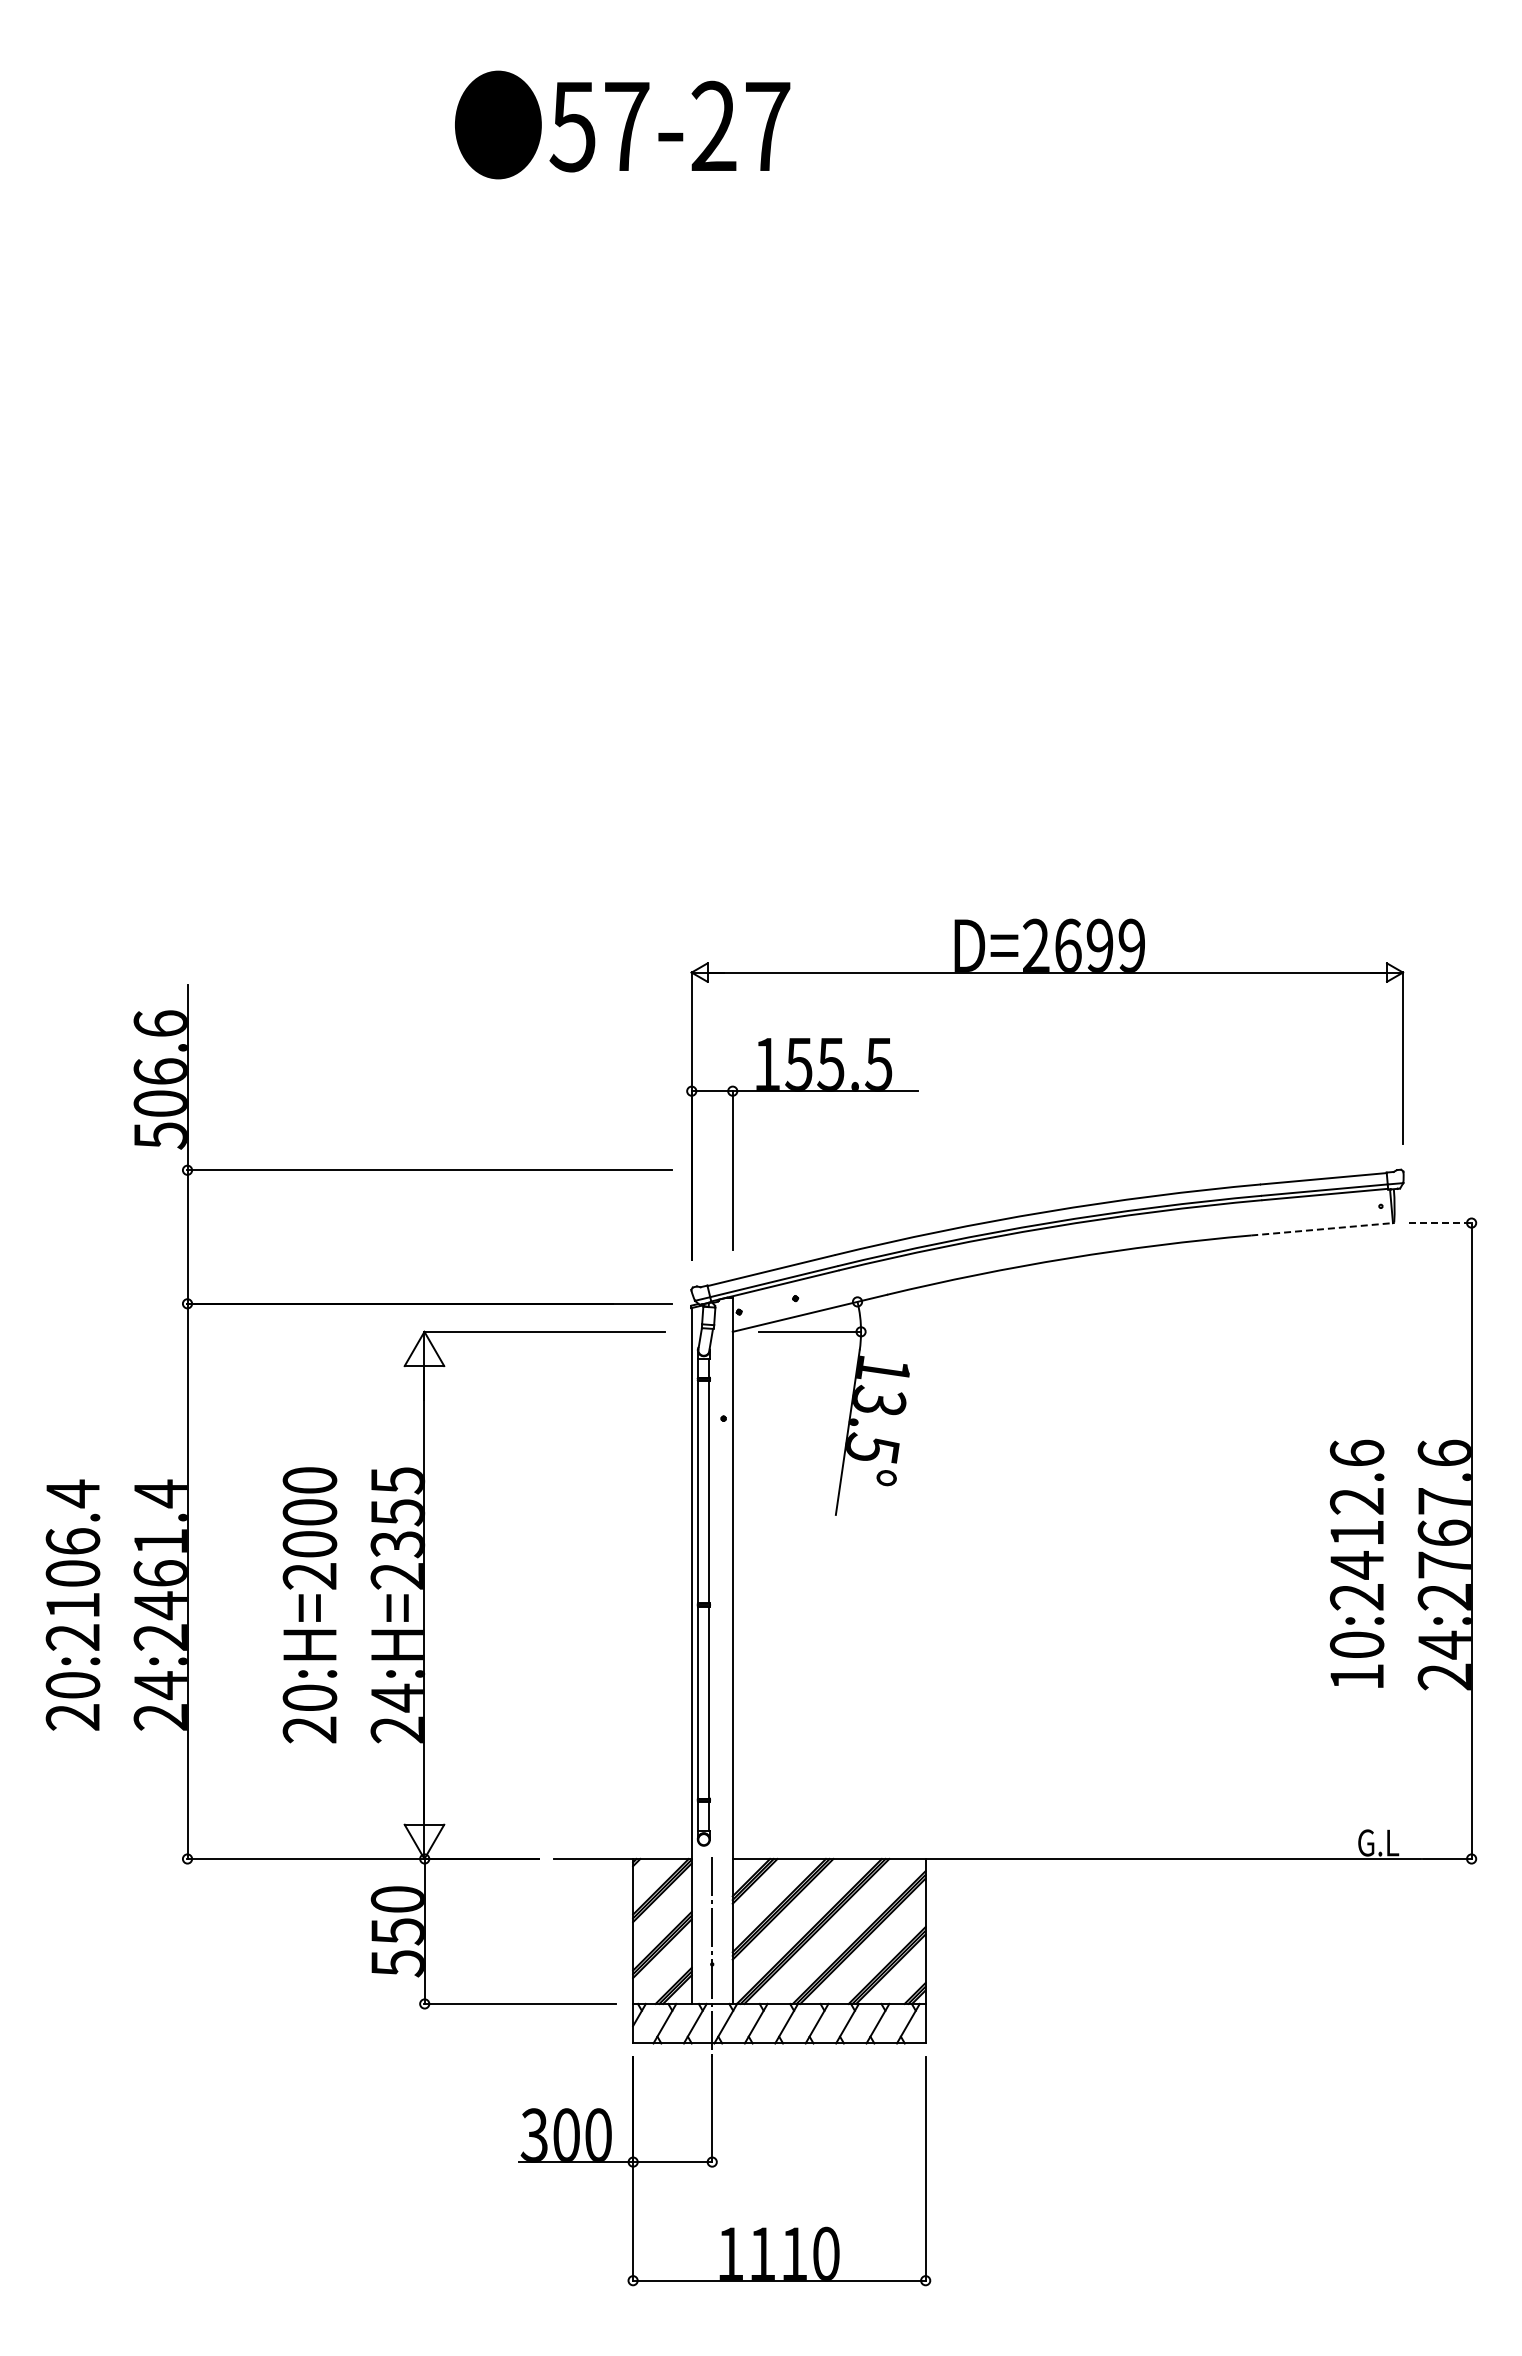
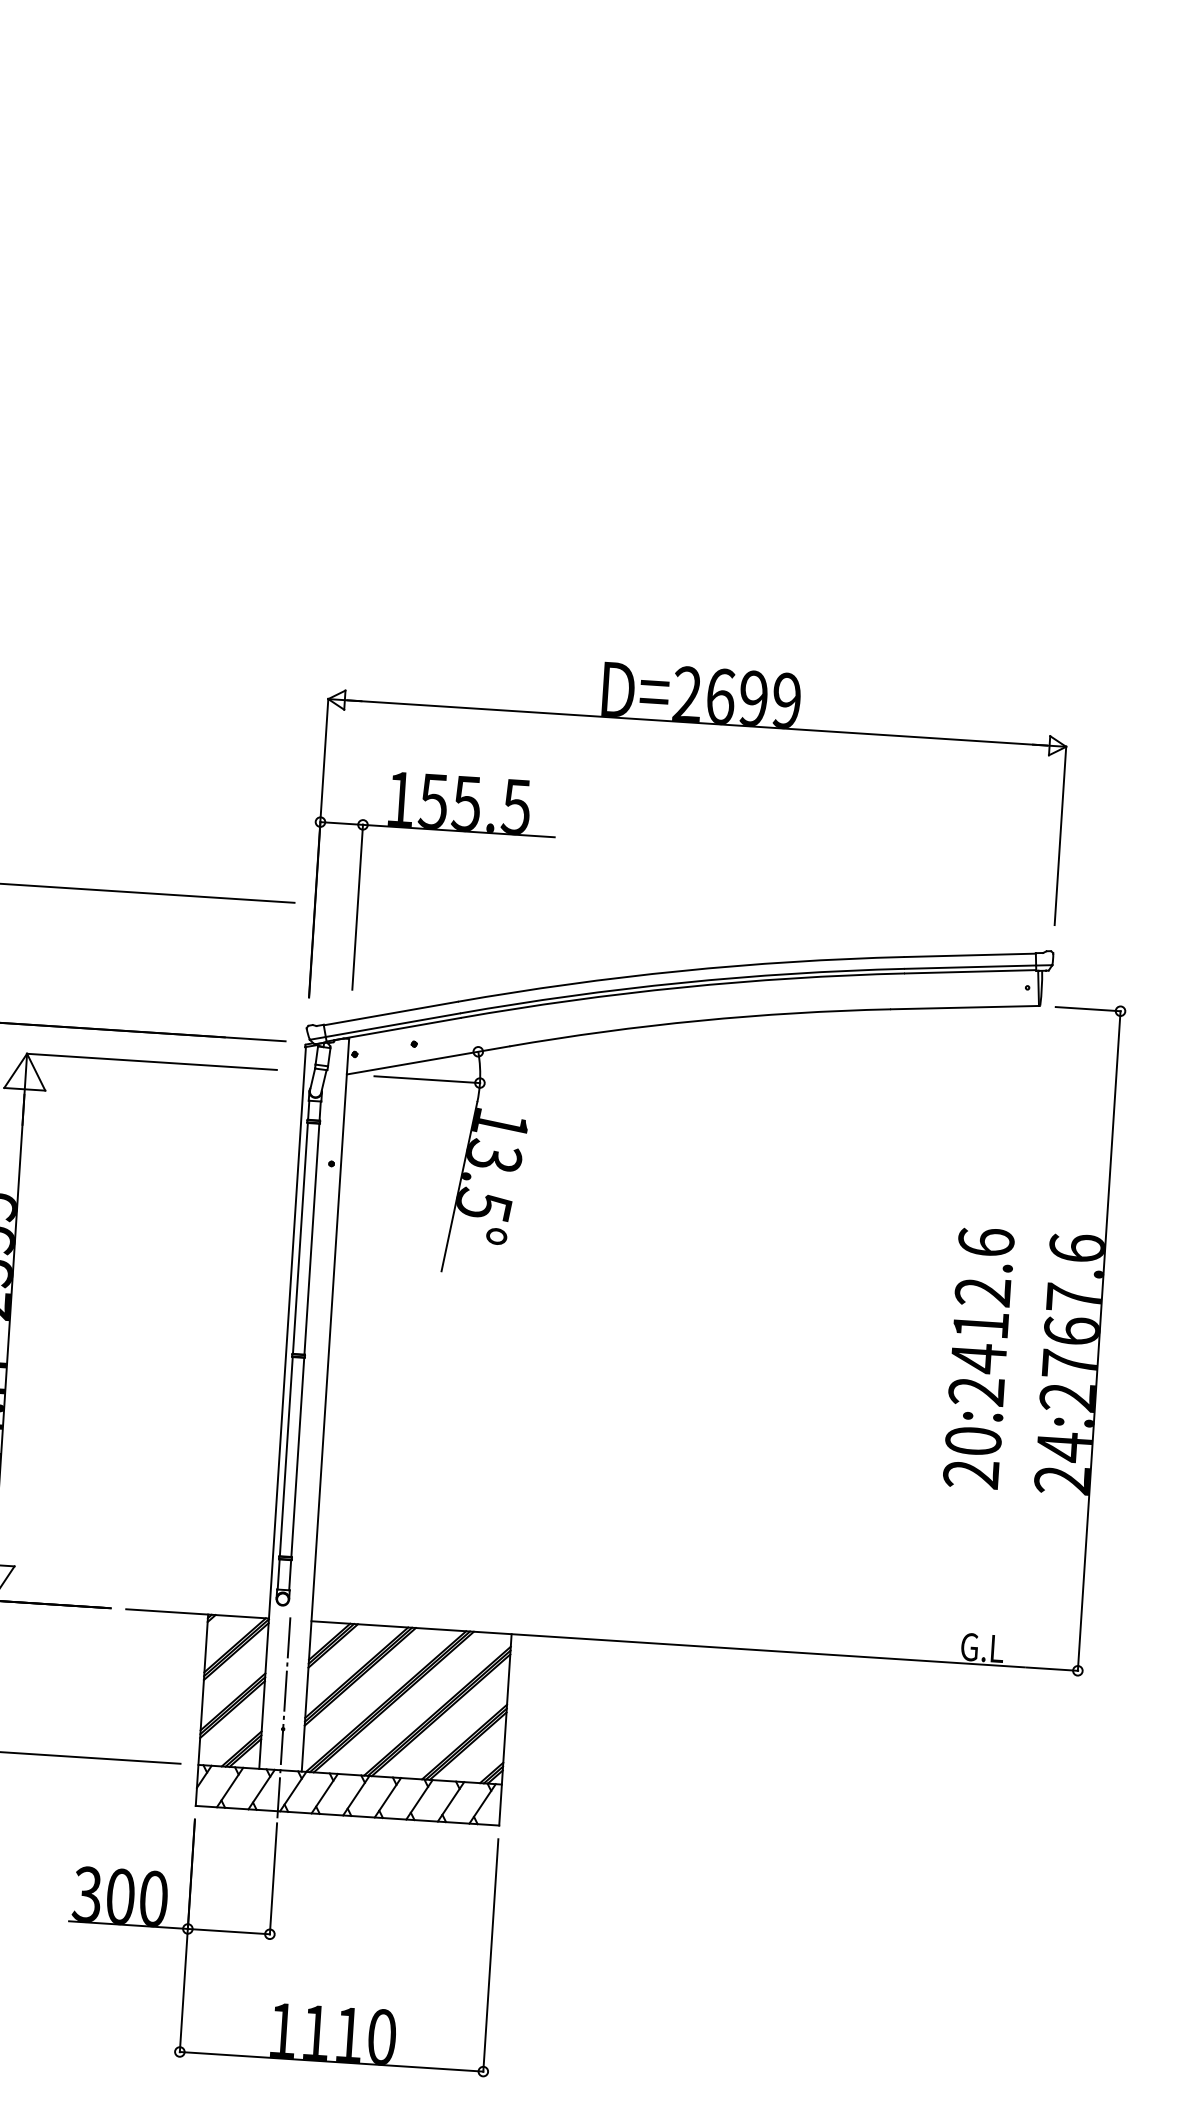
line: (1441, 1223) -> (1089, 1009), dashed -> solid
line: (1322, 1229) -> (965, 1007), dashed -> solid
text: (1356, 1676) -> (970, 1473), 10:2412.6 -> 20:2412.6

